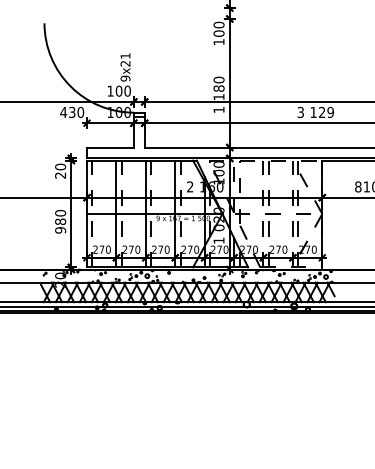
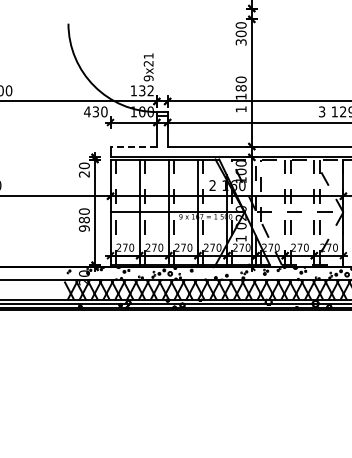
text: (218, 42) -> (240, 42), 100 -> 300
text: (122, 90) -> (145, 90), 100 -> 132
line: (109, 147) -> (132, 146), solid -> dashed

